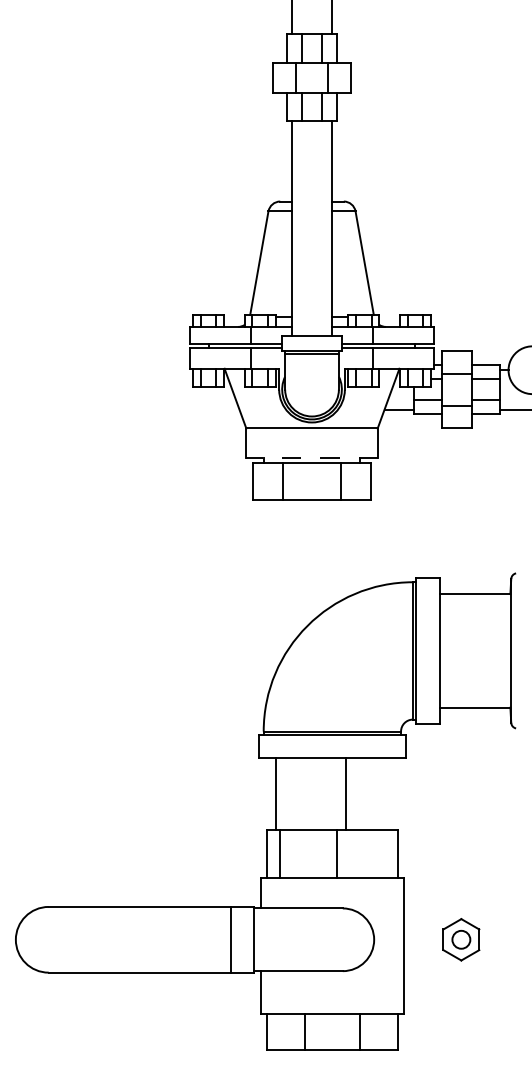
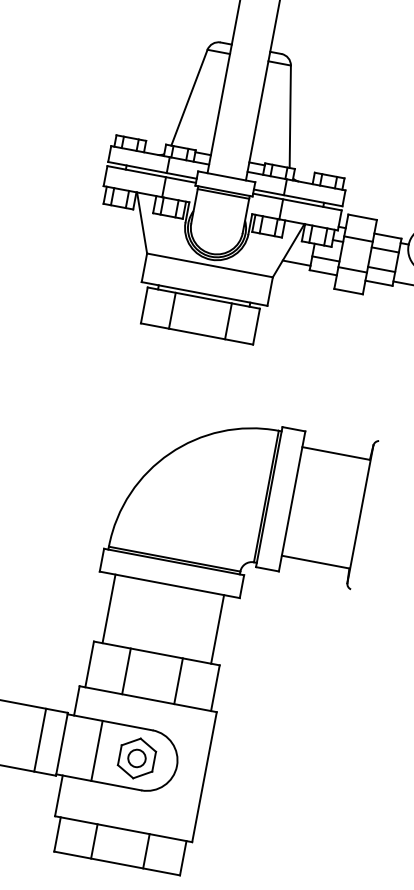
line: (312, 458) -> (205, 294), dashed -> solid
line: (346, 794) -> (217, 629), moved
line: (280, 853) -> (126, 671), moved
line: (336, 853) -> (178, 680), moved
line: (290, 939) -> (96, 750), added
part: (461, 939) -> (137, 758), moved

